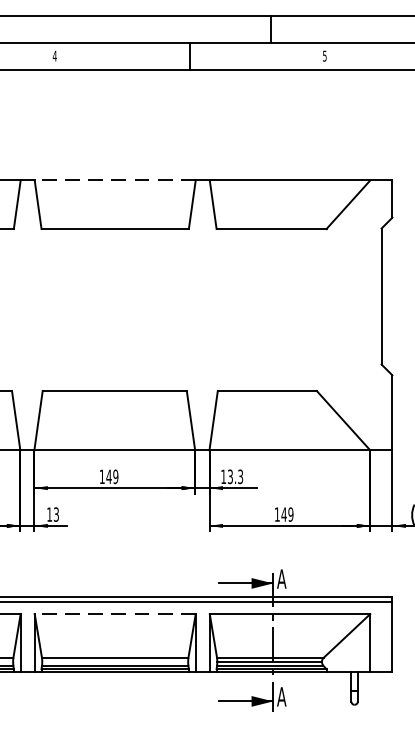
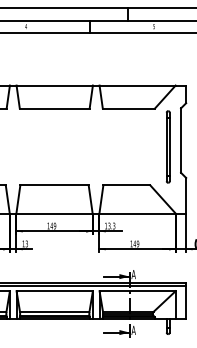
line: (114, 180) -> (54, 85), dashed -> solid
line: (353, 309) -> (167, 146), added
line: (114, 614) -> (54, 291), dashed -> solid

